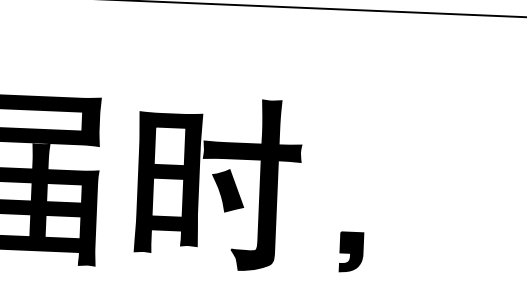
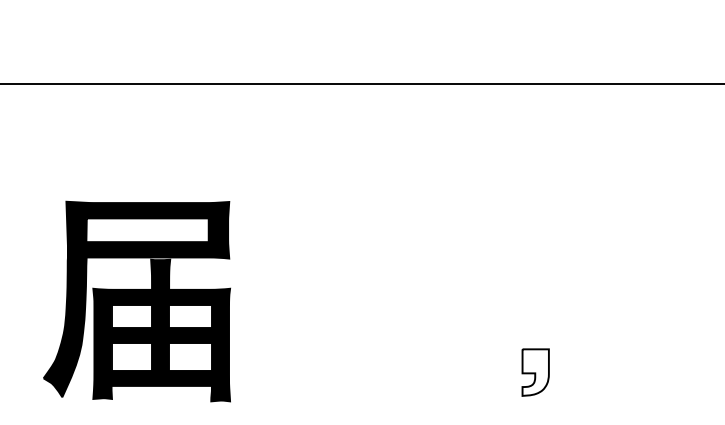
part: (218, 183) -> (373, 297), removed
fill: (351, 252) -> (535, 372), removed

